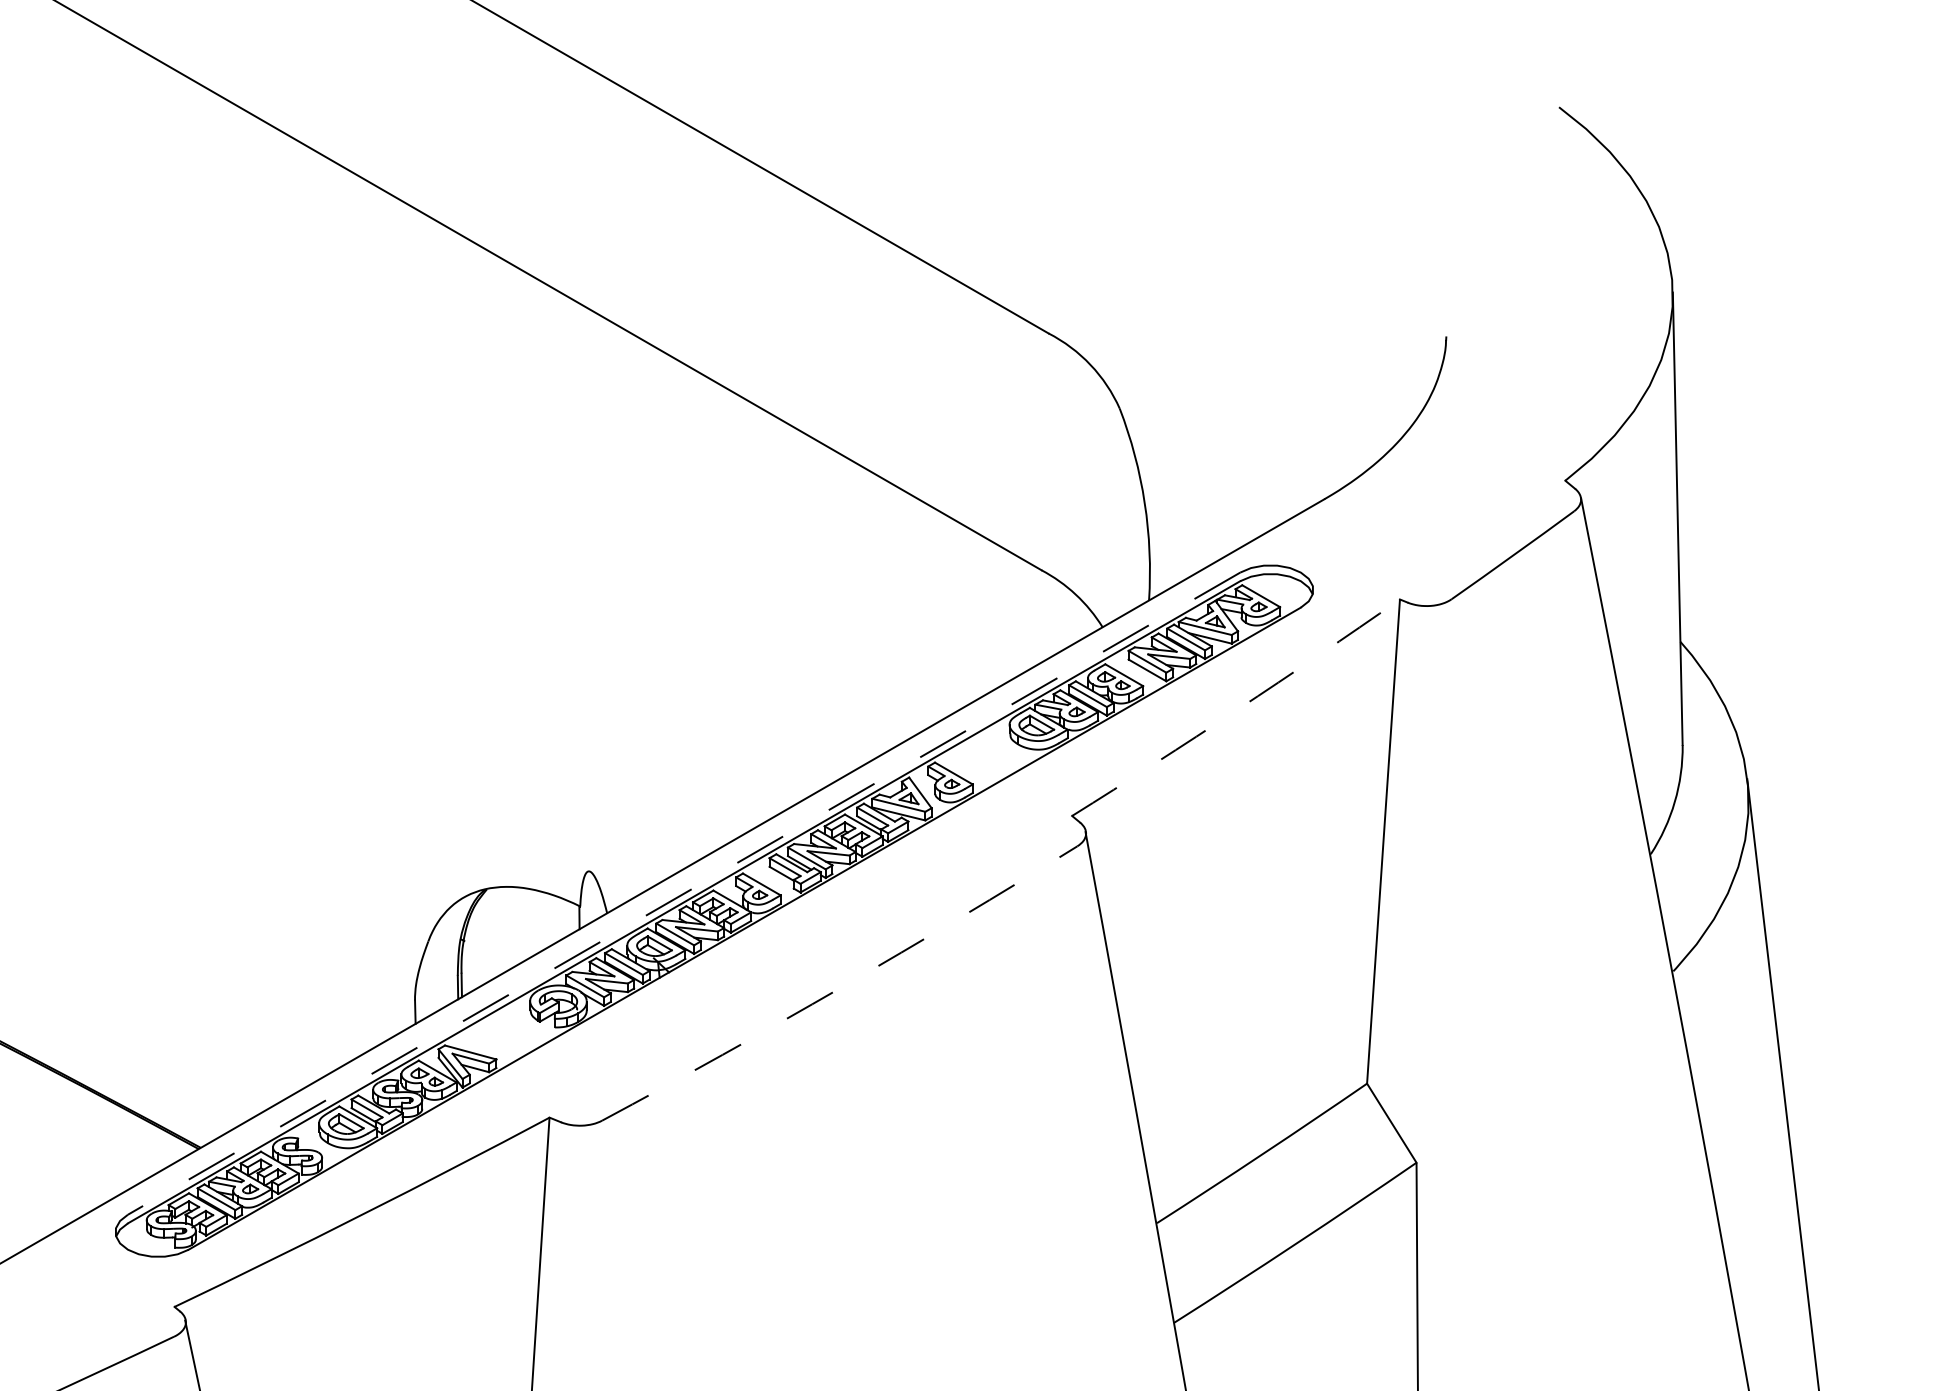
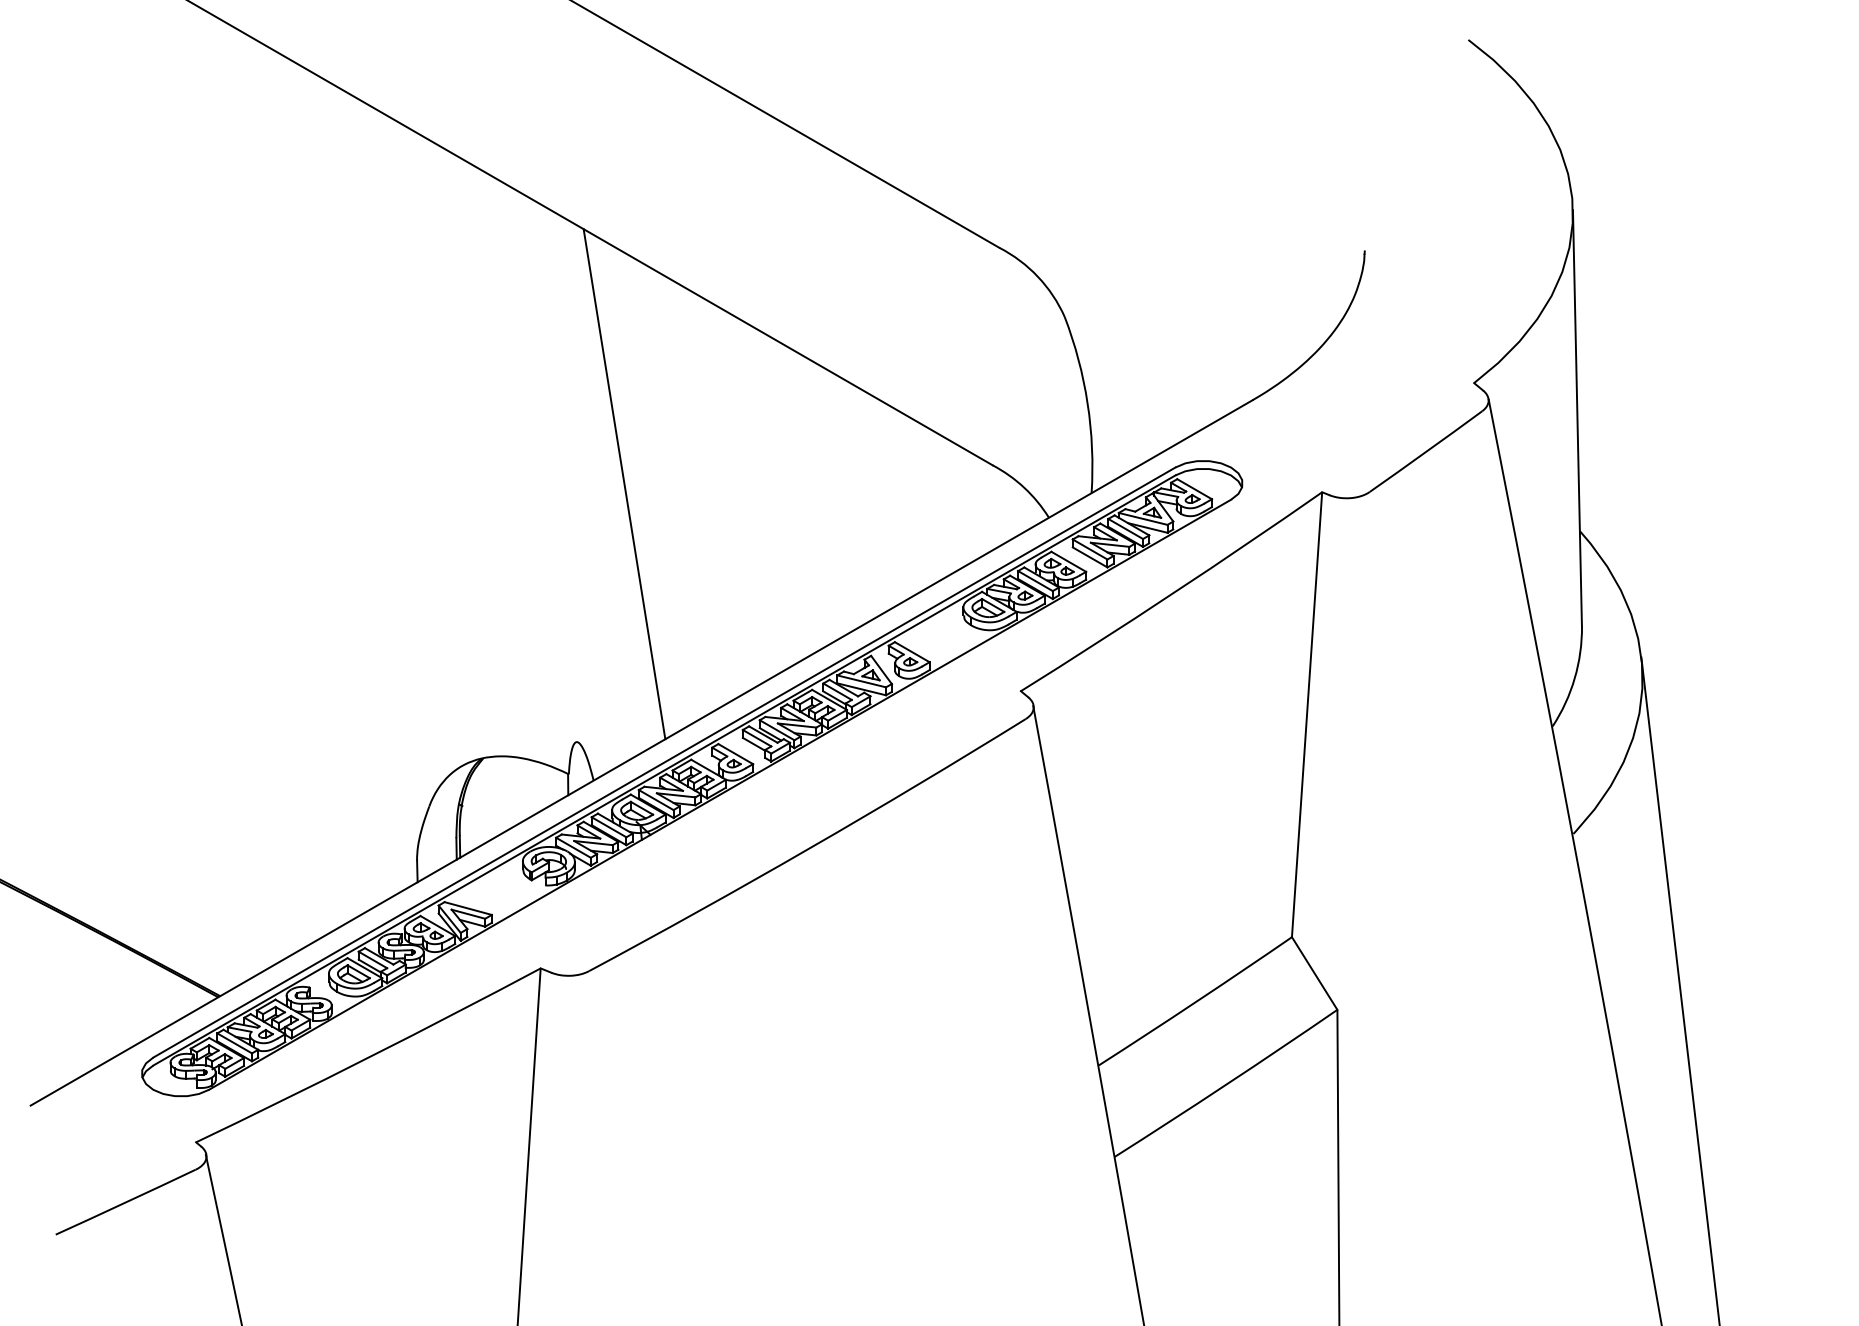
line: (640, 591) -> (624, 484), added
arc: (1237, 709) -> (1172, 593), dashed -> solid
line: (683, 893) -> (663, 762), dashed -> solid
arc: (842, 987) -> (809, 848), dashed -> solid

